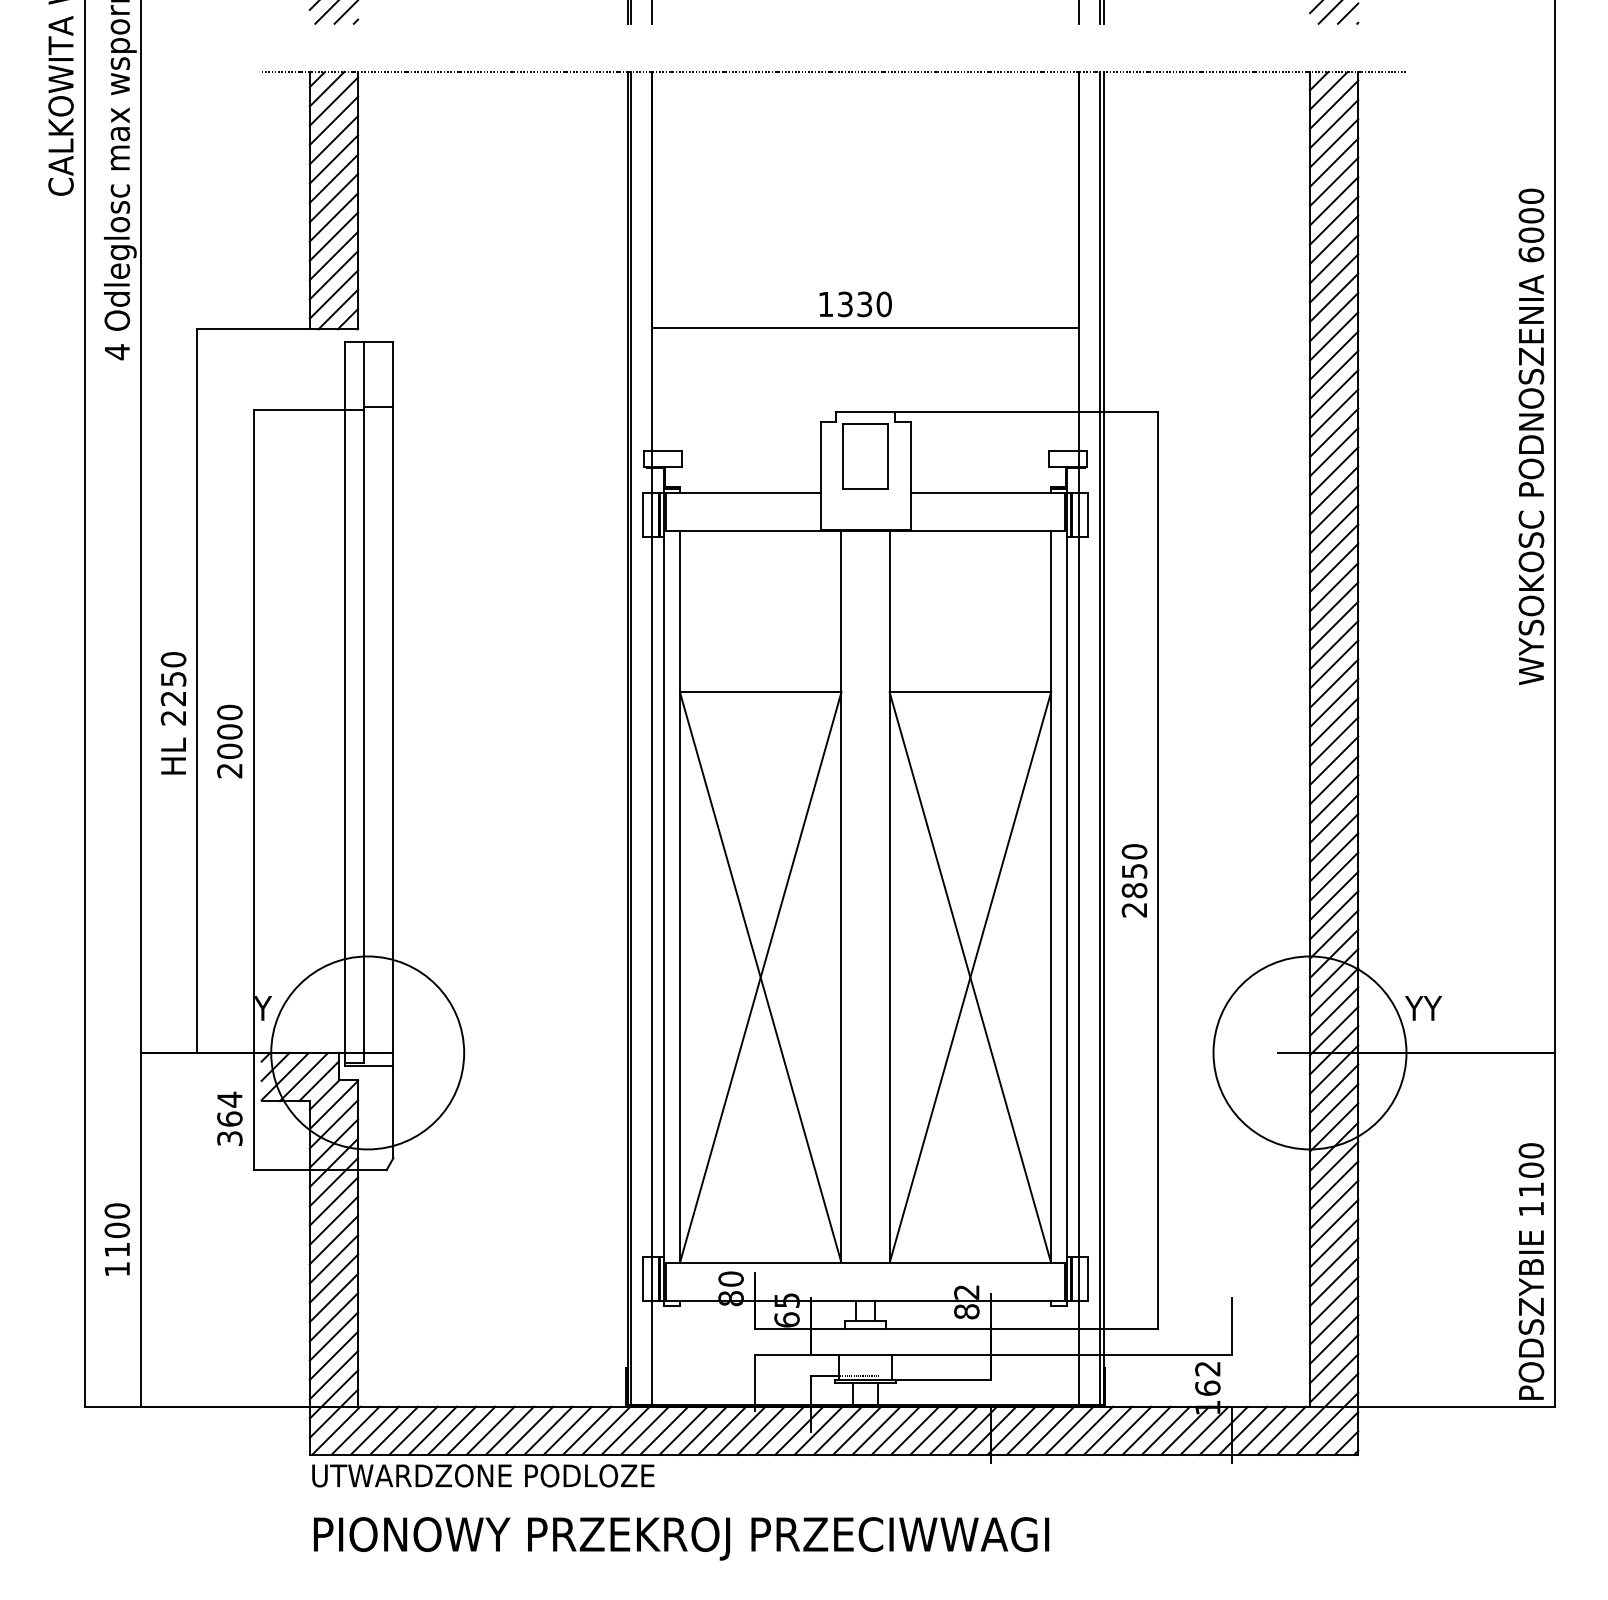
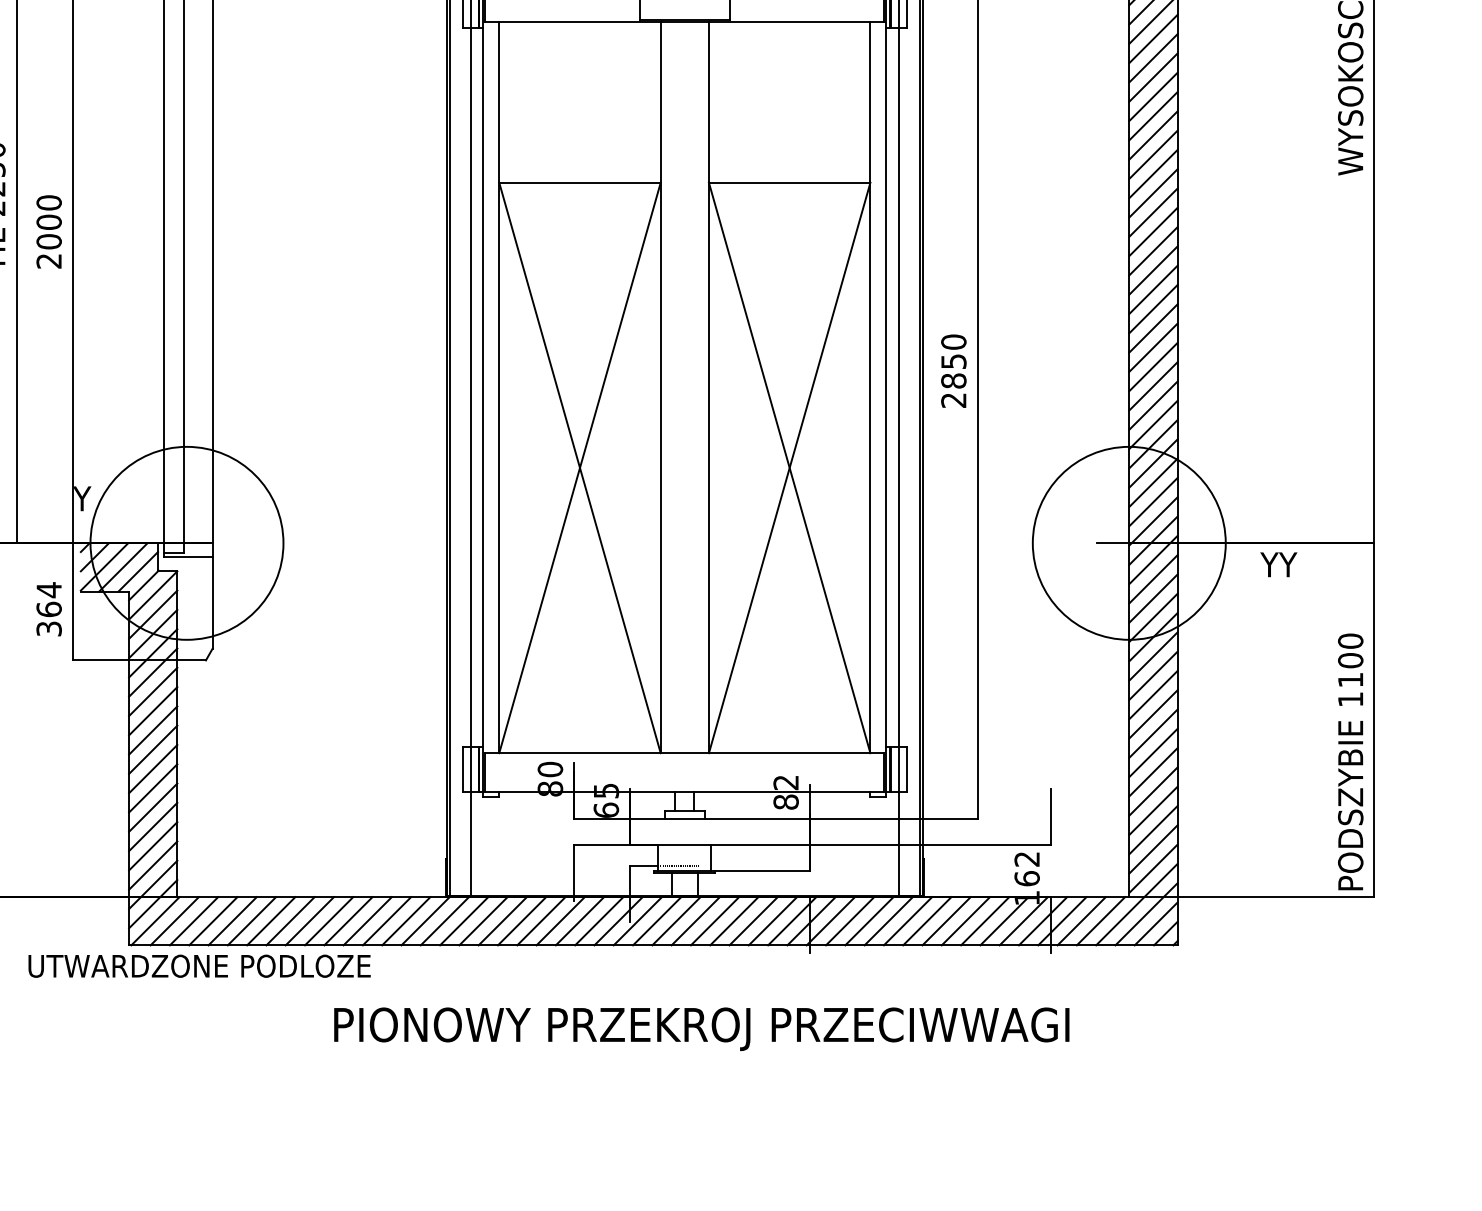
text: (1423, 1008) -> (1278, 564), moved
text: (483, 1475) -> (199, 965), moved
text: (681, 1538) -> (701, 1028), moved

